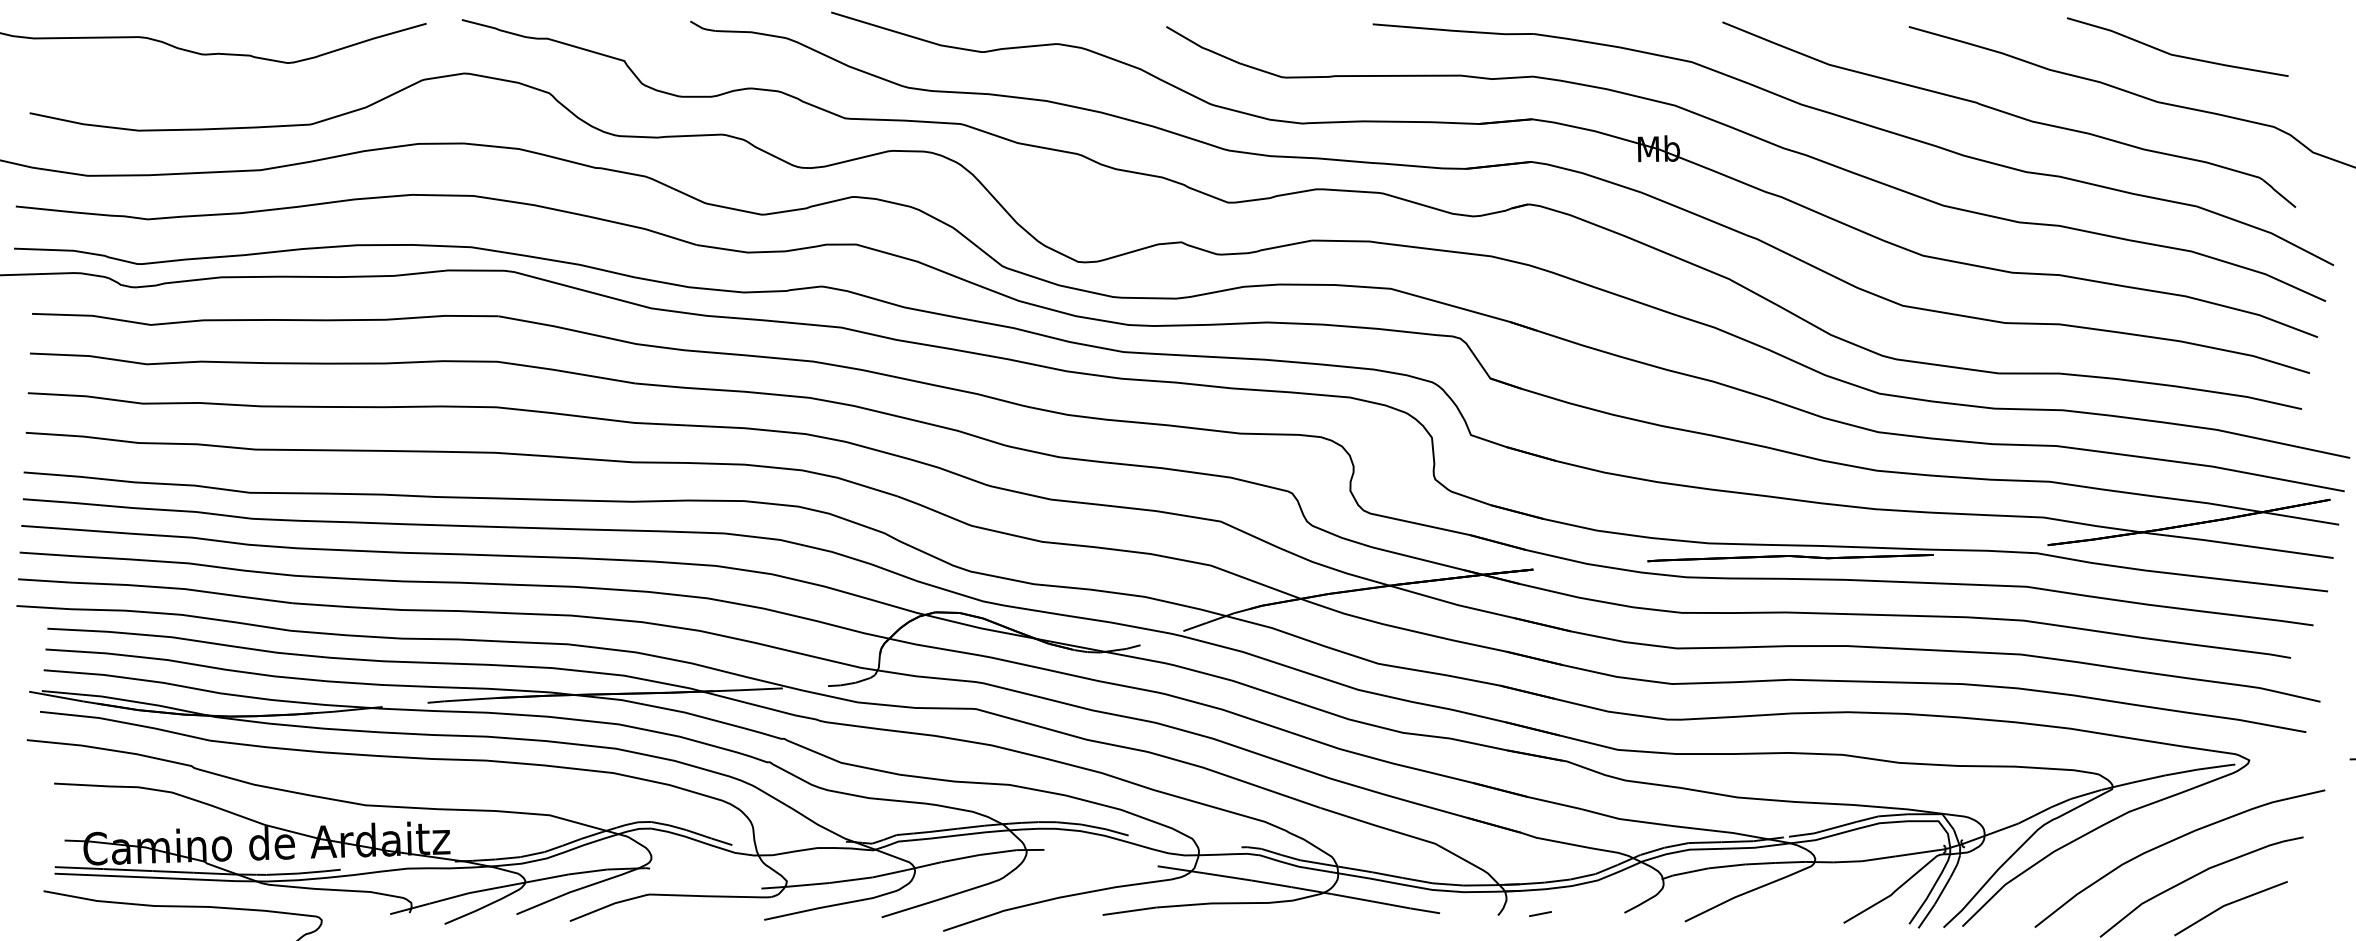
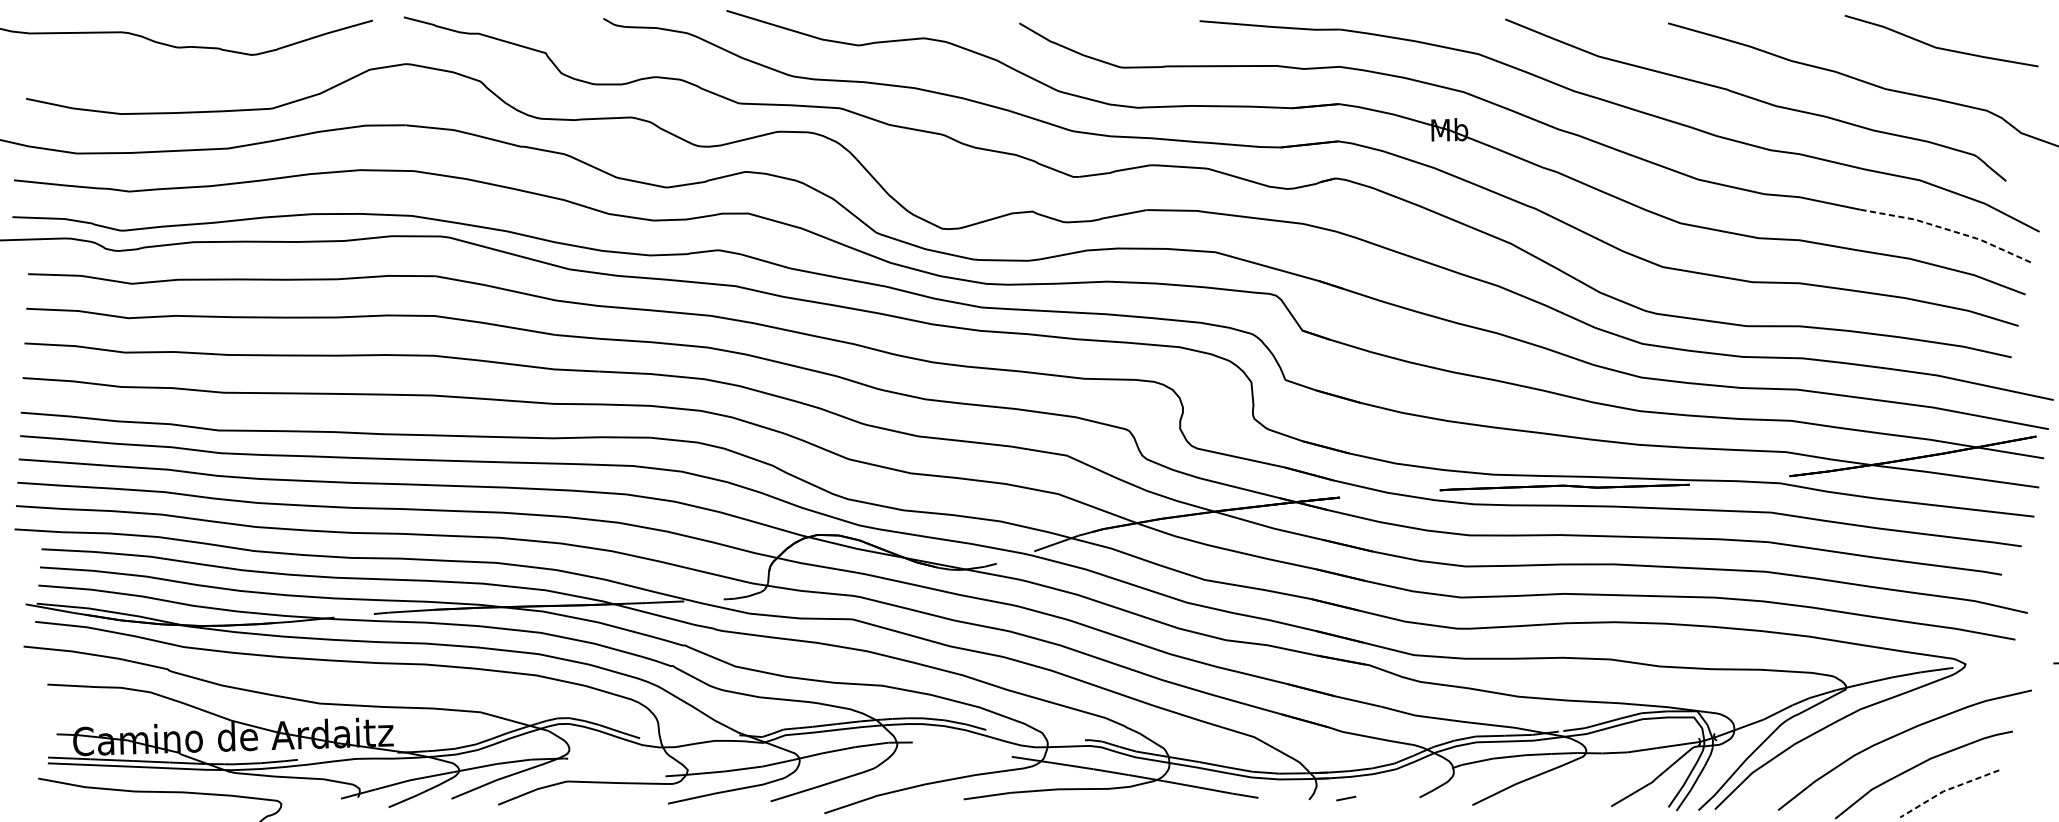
line: (2176, 54) -> (1940, 47), moved
line: (2230, 263) -> (1949, 230), solid -> dashed
line: (2228, 904) -> (1947, 790), solid -> dashed

